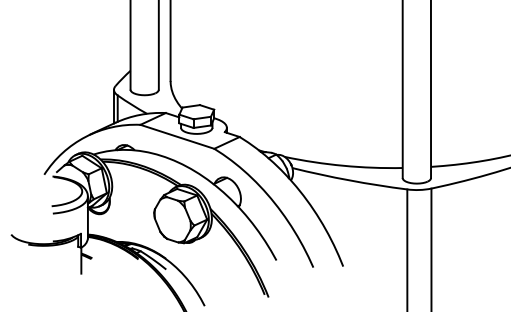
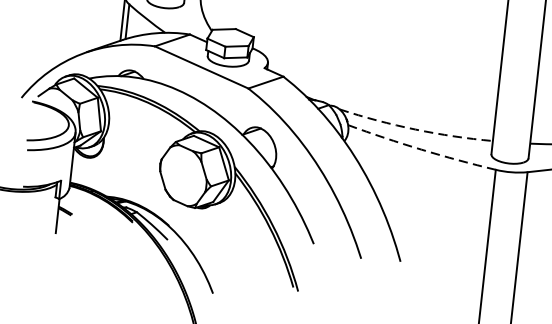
arc: (343, 165) -> (415, 129), solid -> dashed
arc: (349, 180) -> (421, 149), solid -> dashed

